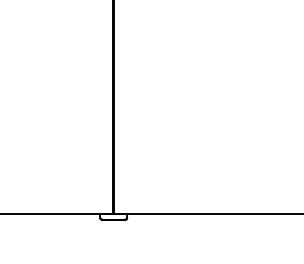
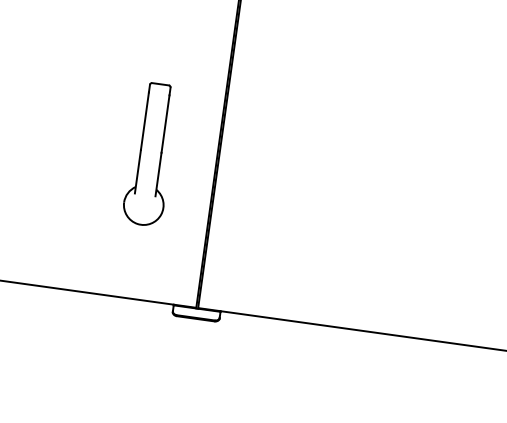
part: (75, 130) -> (150, 153), added

